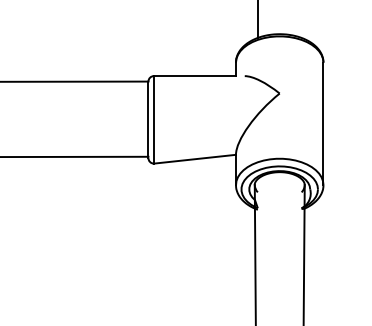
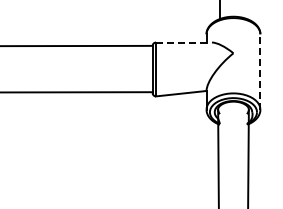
line: (193, 76) -> (180, 42), solid -> dashed
line: (323, 123) -> (260, 71), solid -> dashed

